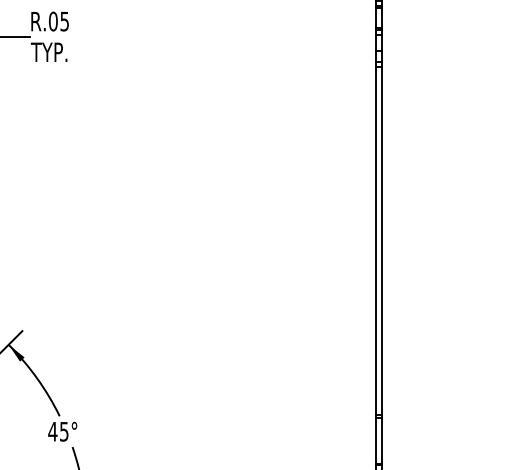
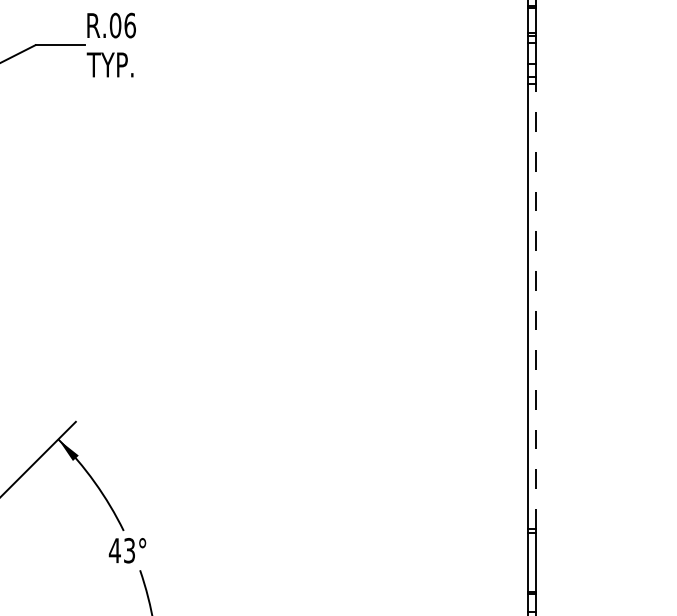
text: (64, 21) -> (129, 25), R.05 -> R.06
line: (382, 240) -> (536, 306), solid -> dashed
text: (64, 431) -> (129, 550), 45° -> 43°

